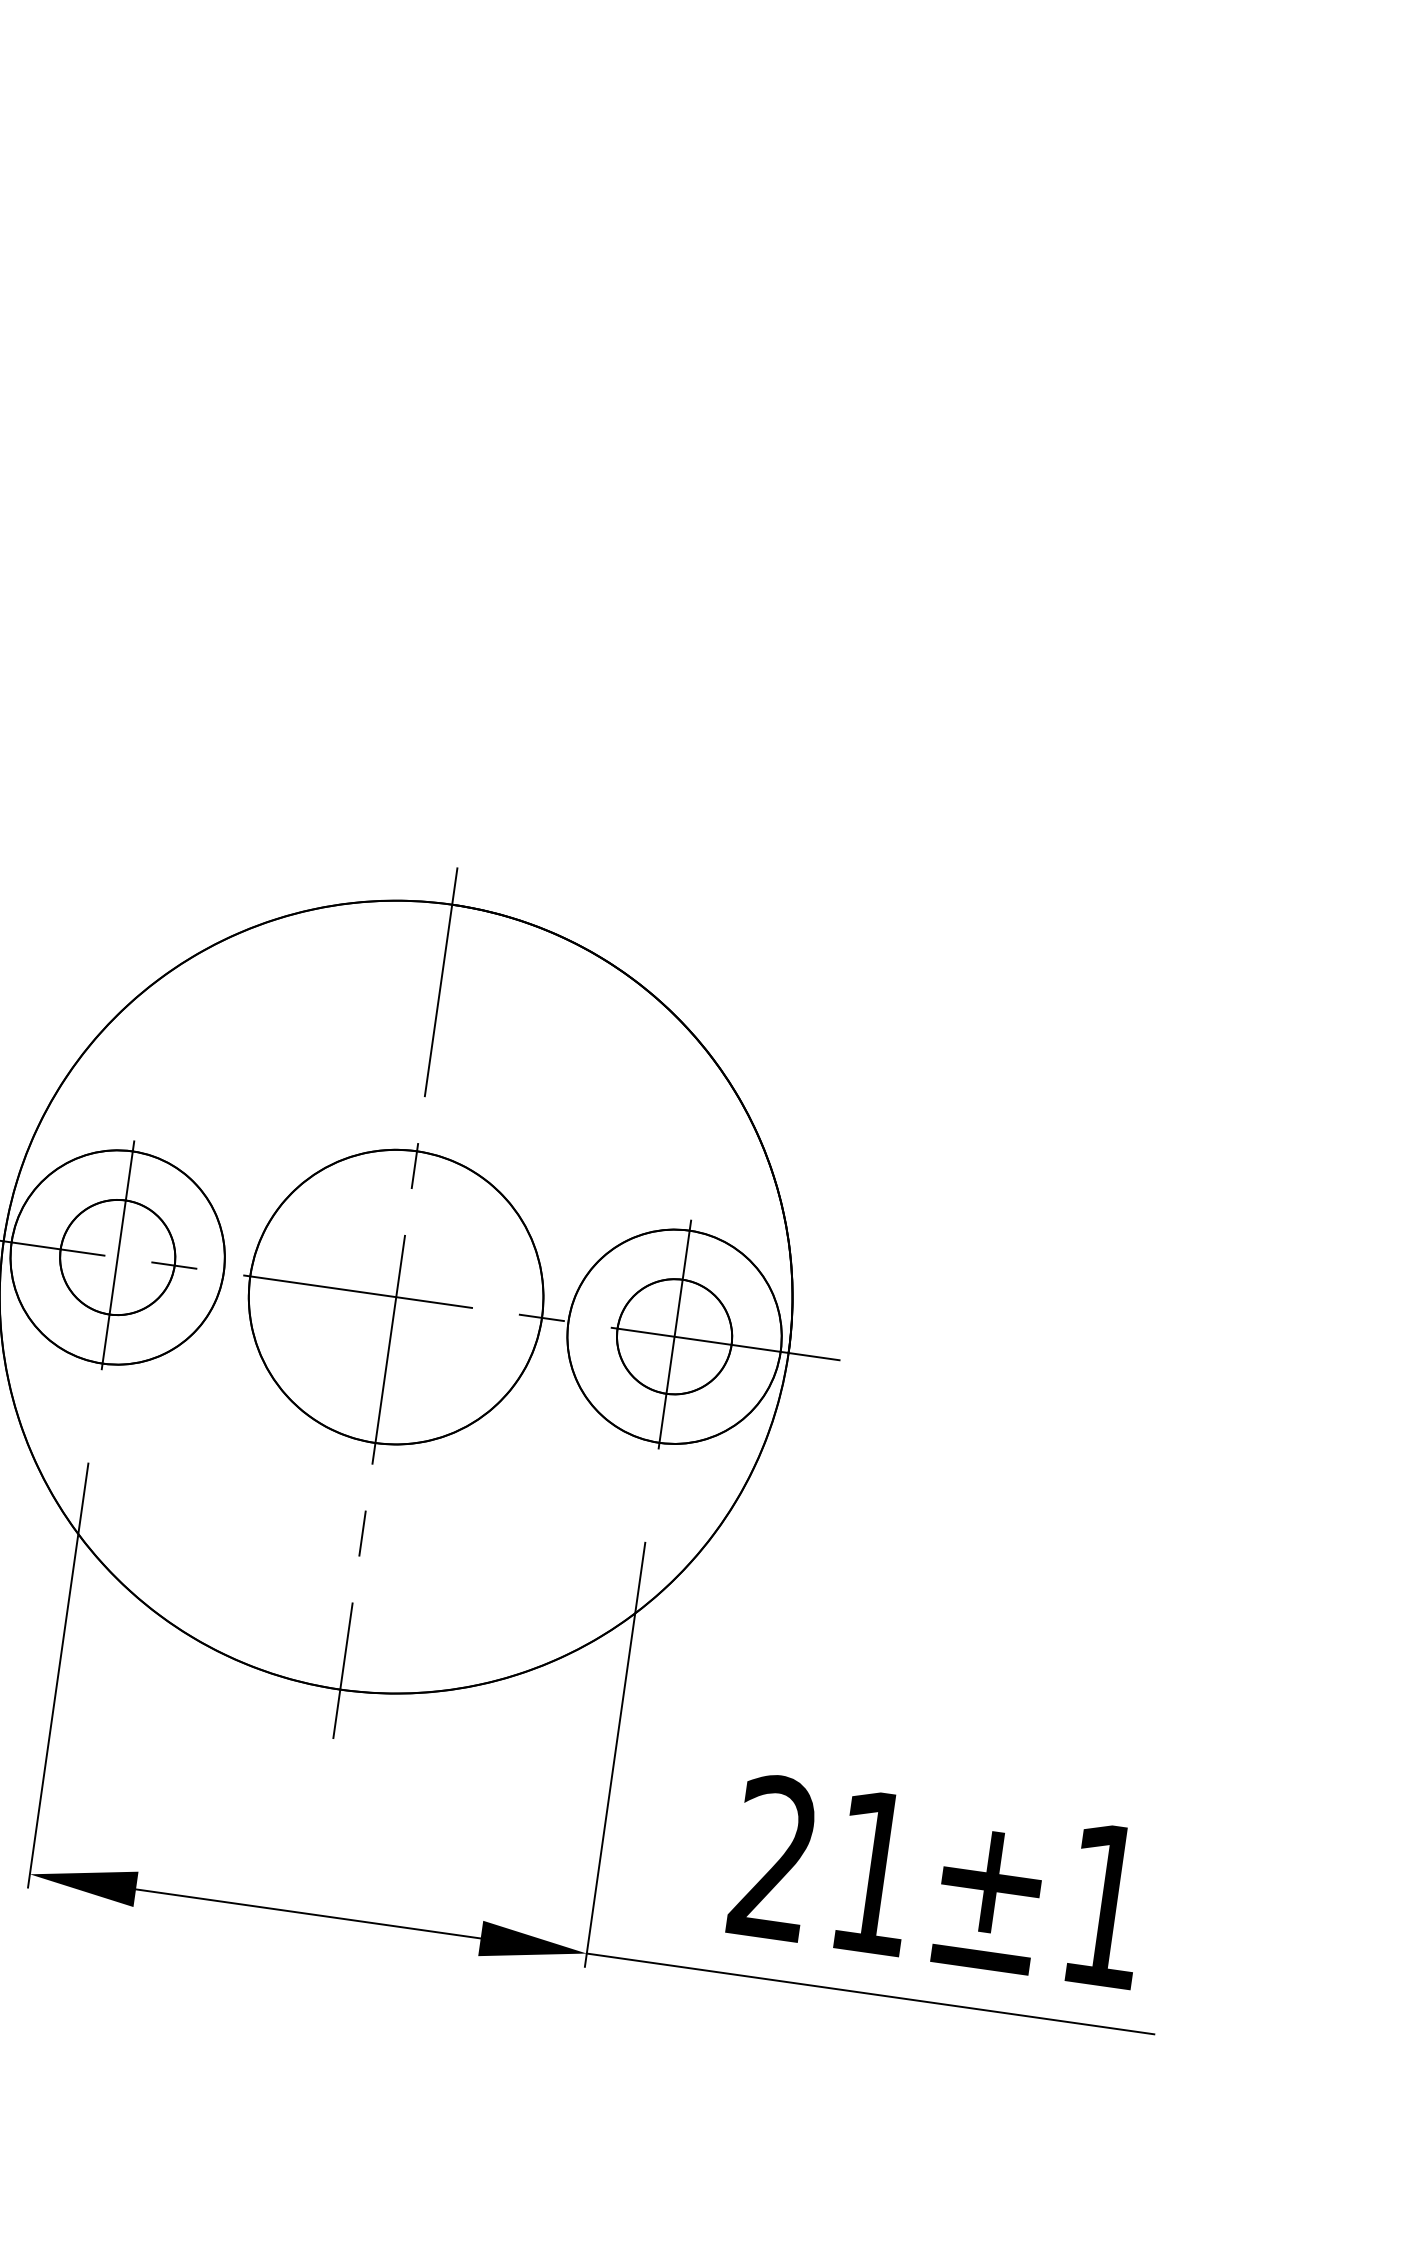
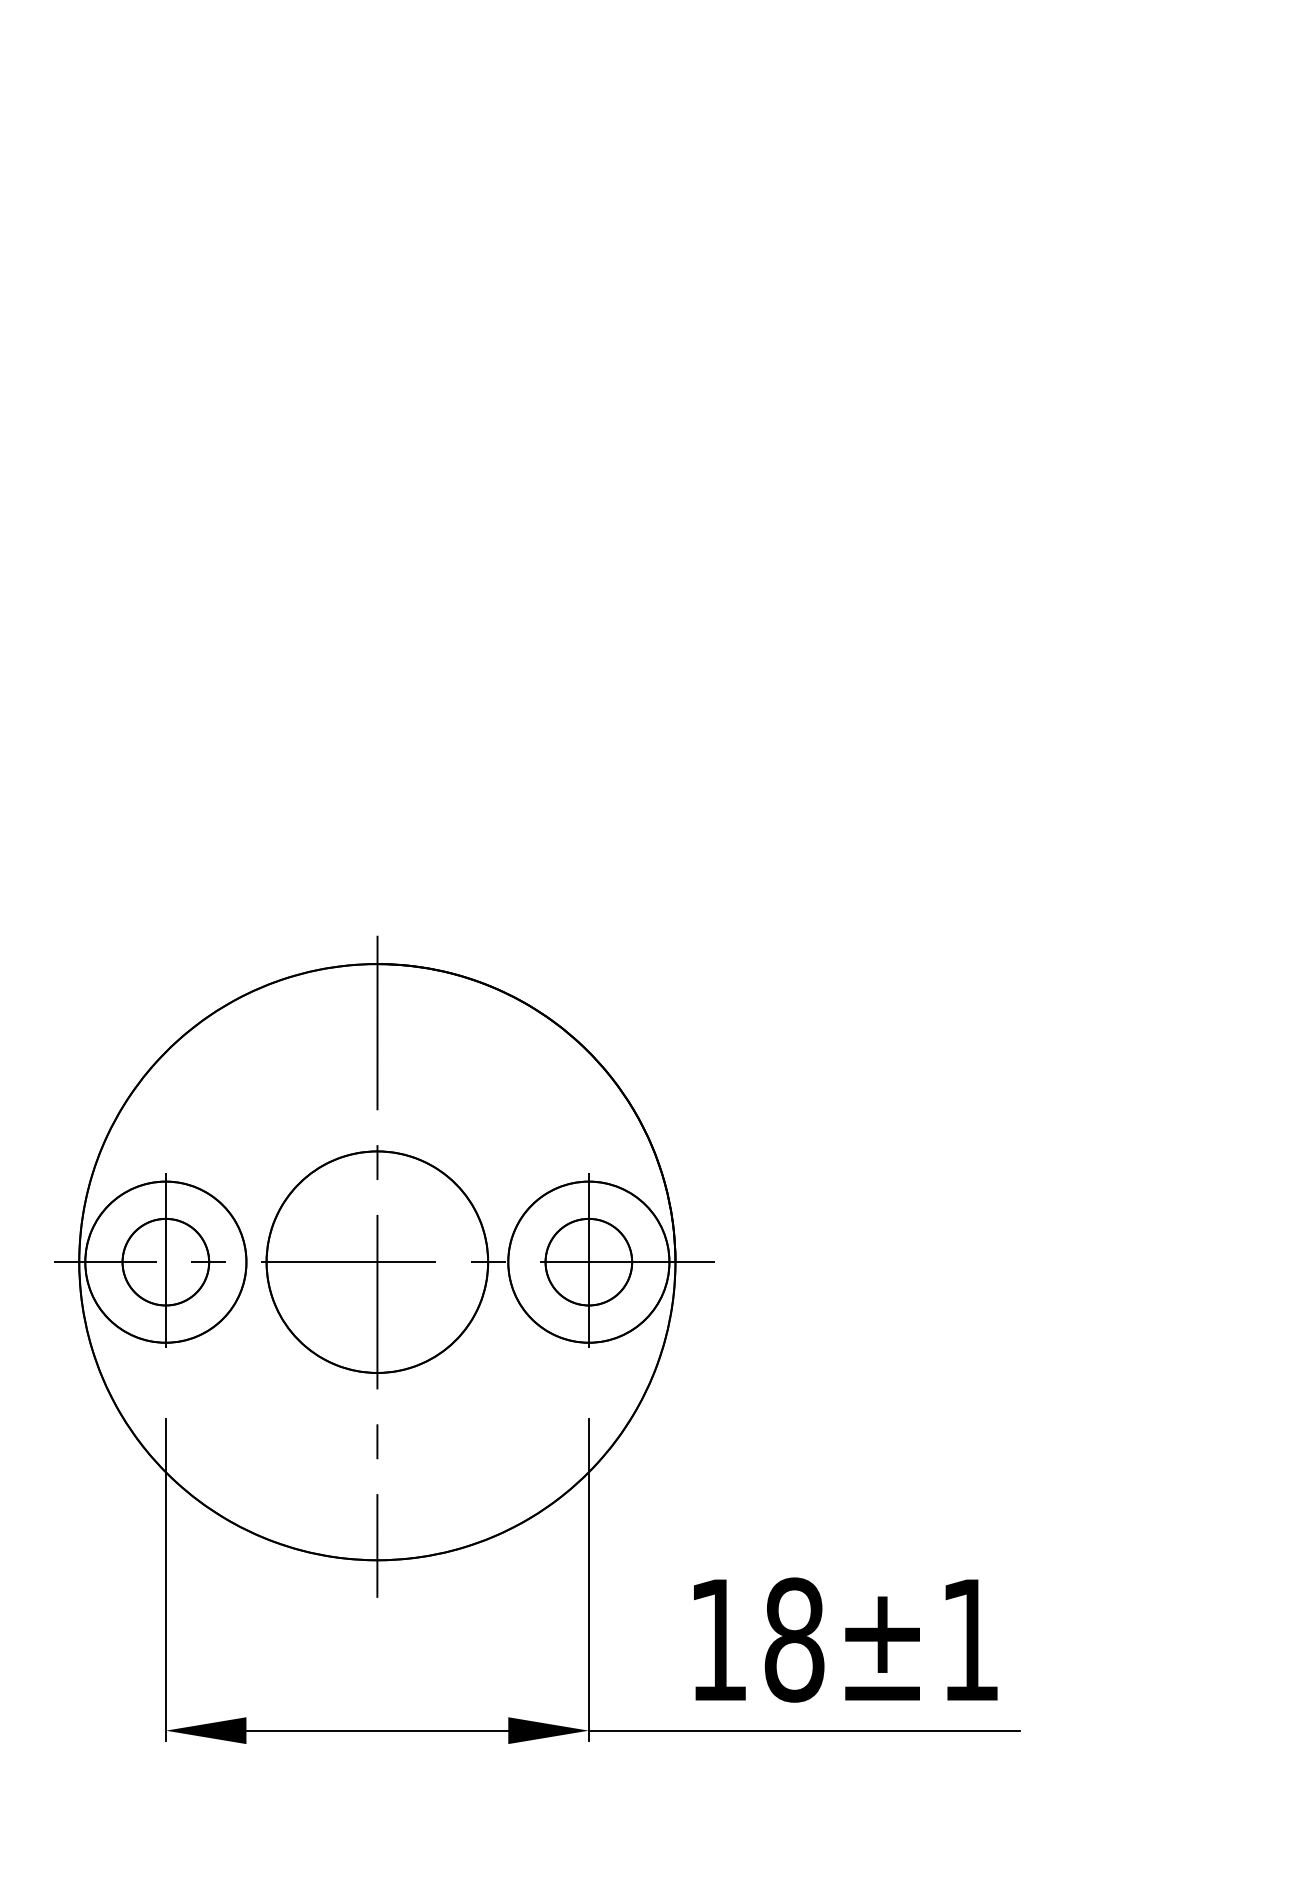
text: (824, 1864) -> (756, 1639), 21±1 -> 18±1

